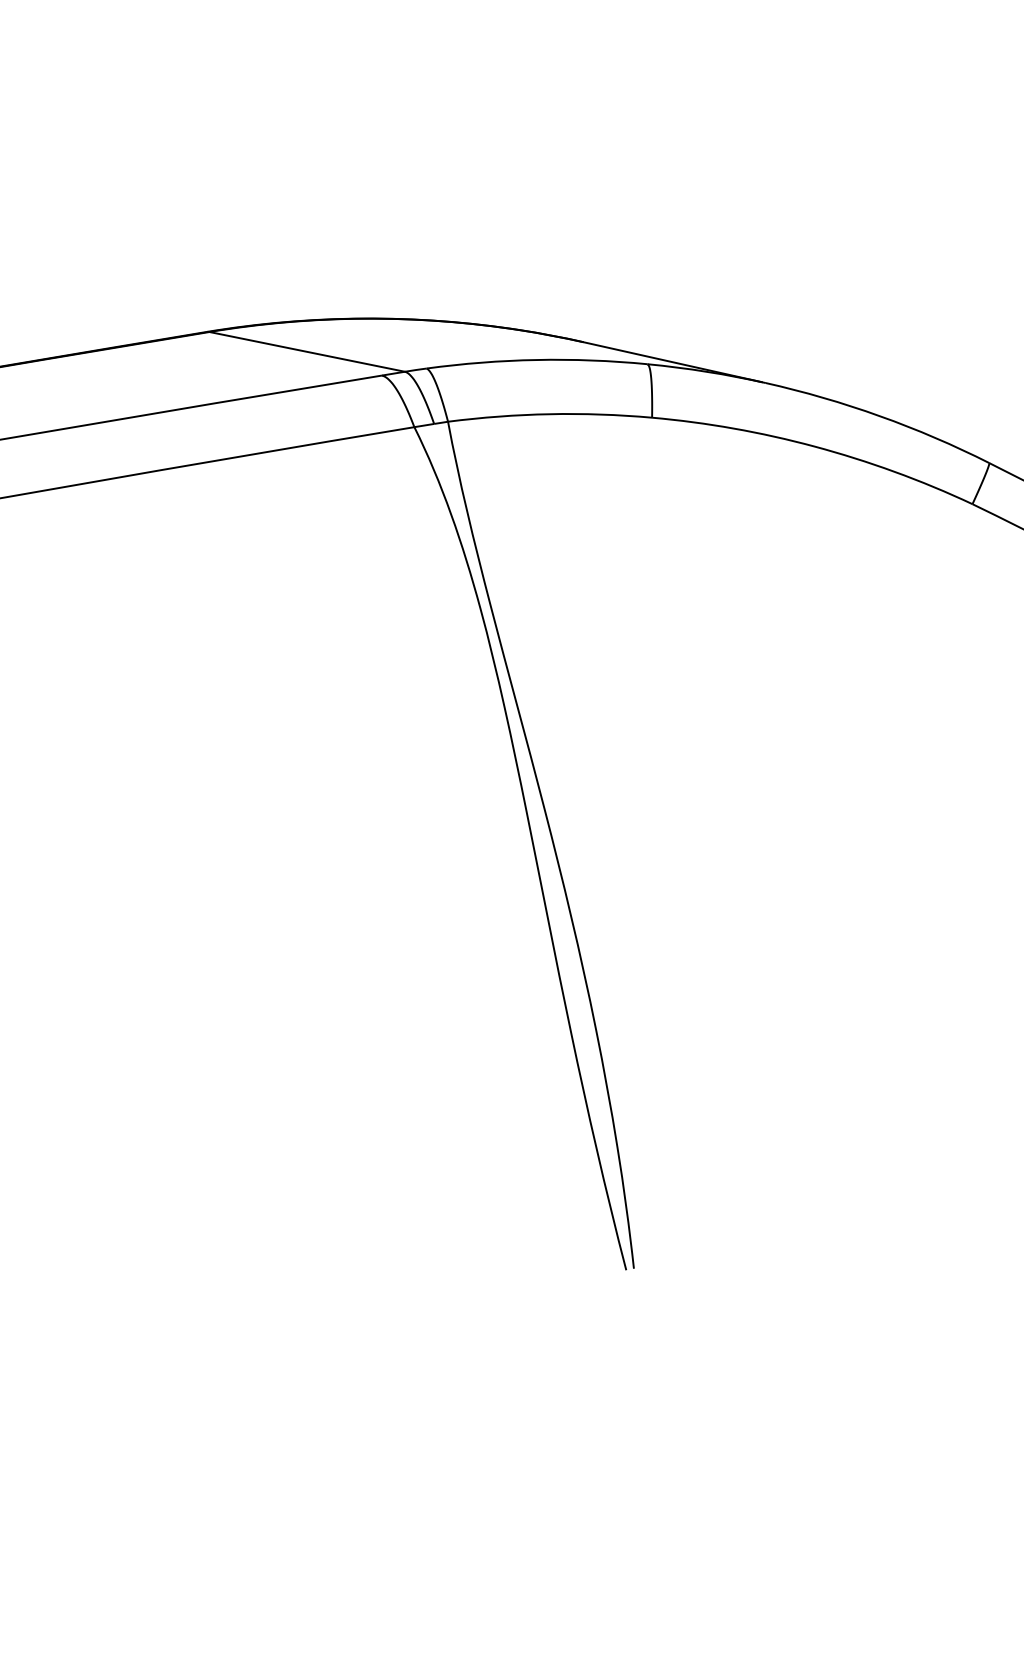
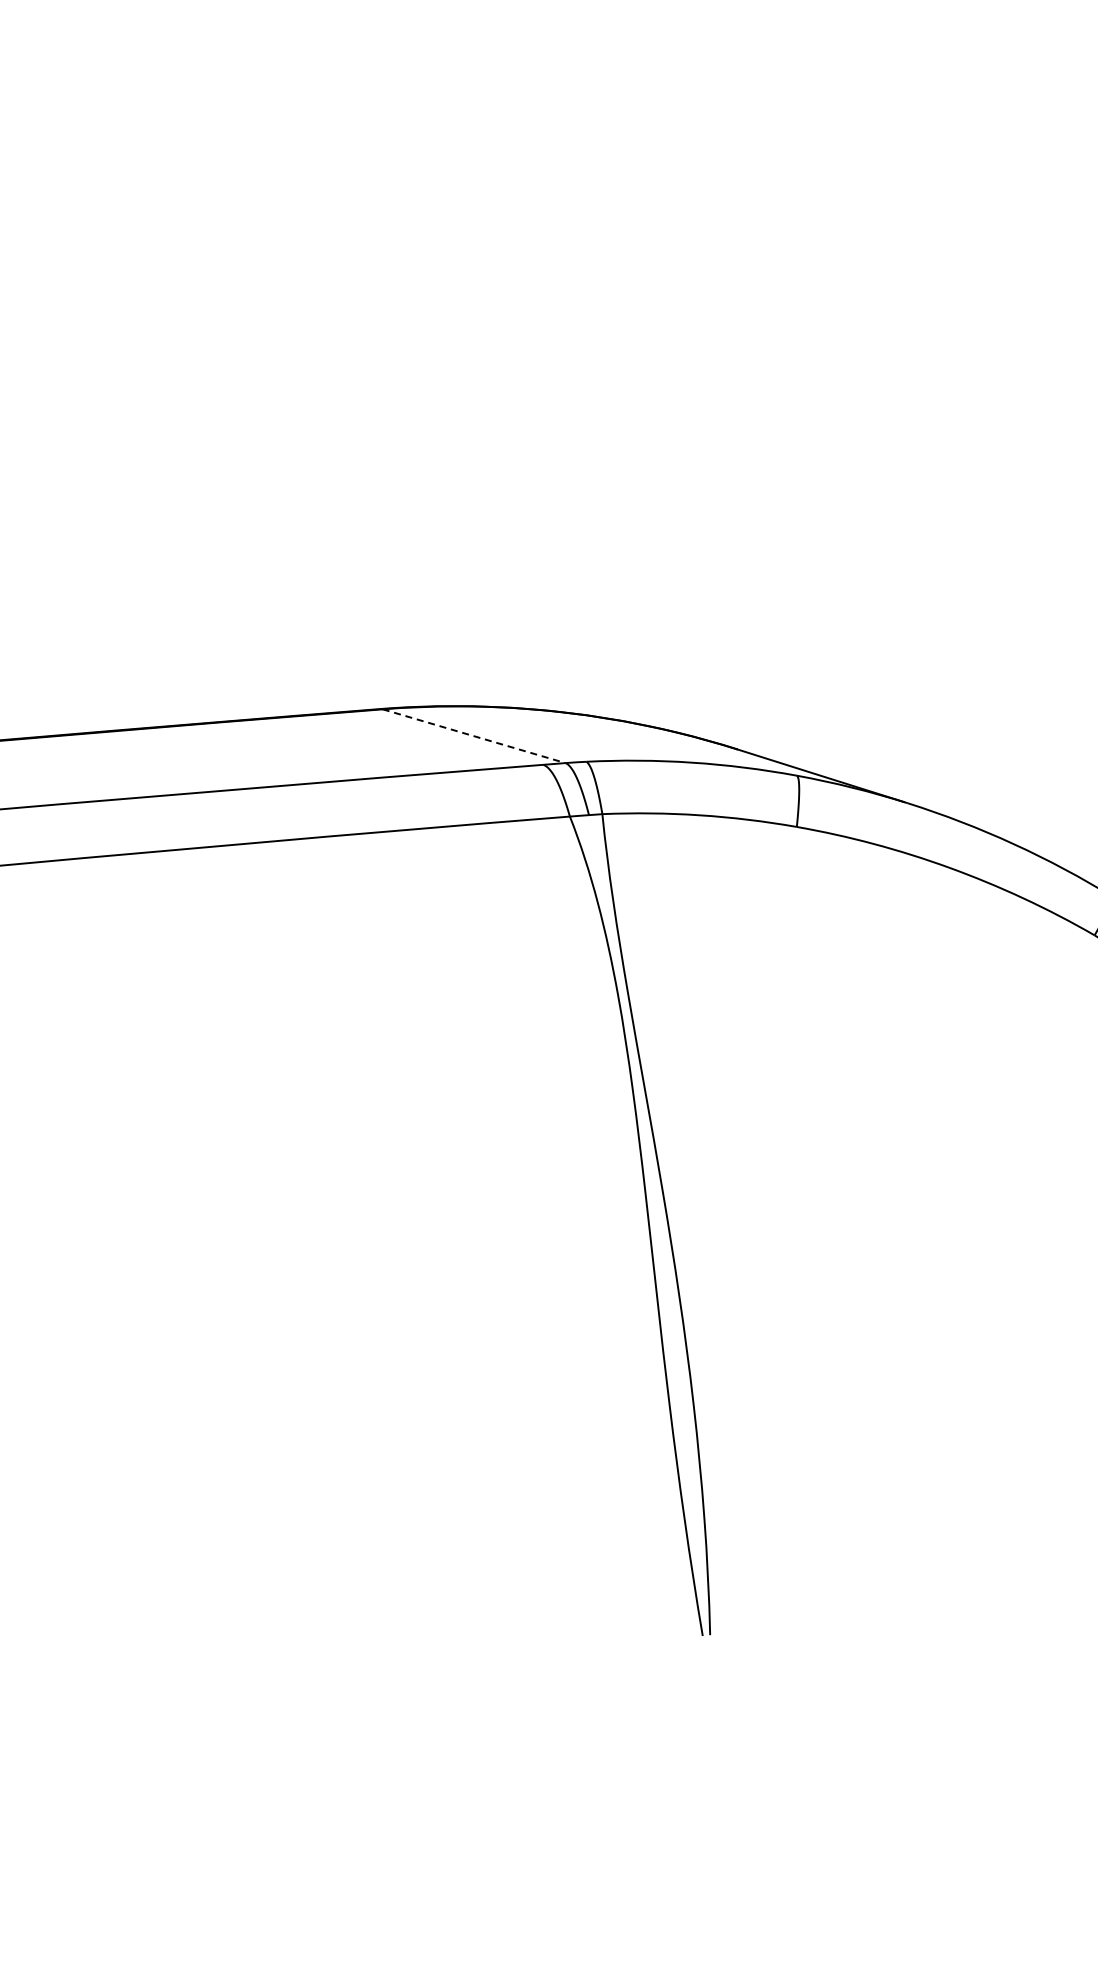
line: (307, 352) -> (474, 736), solid -> dashed

